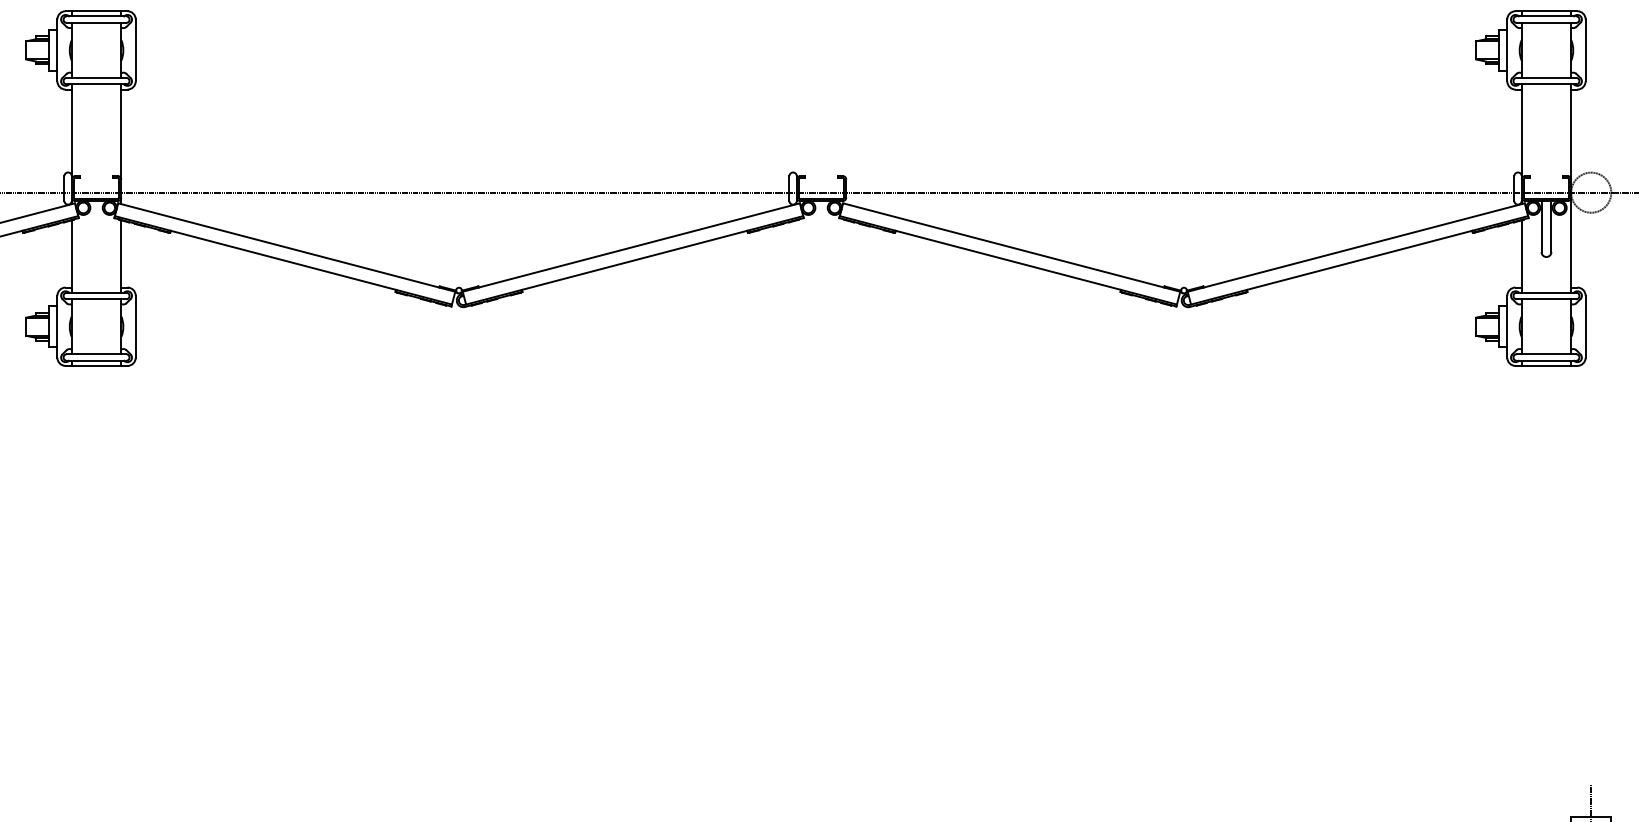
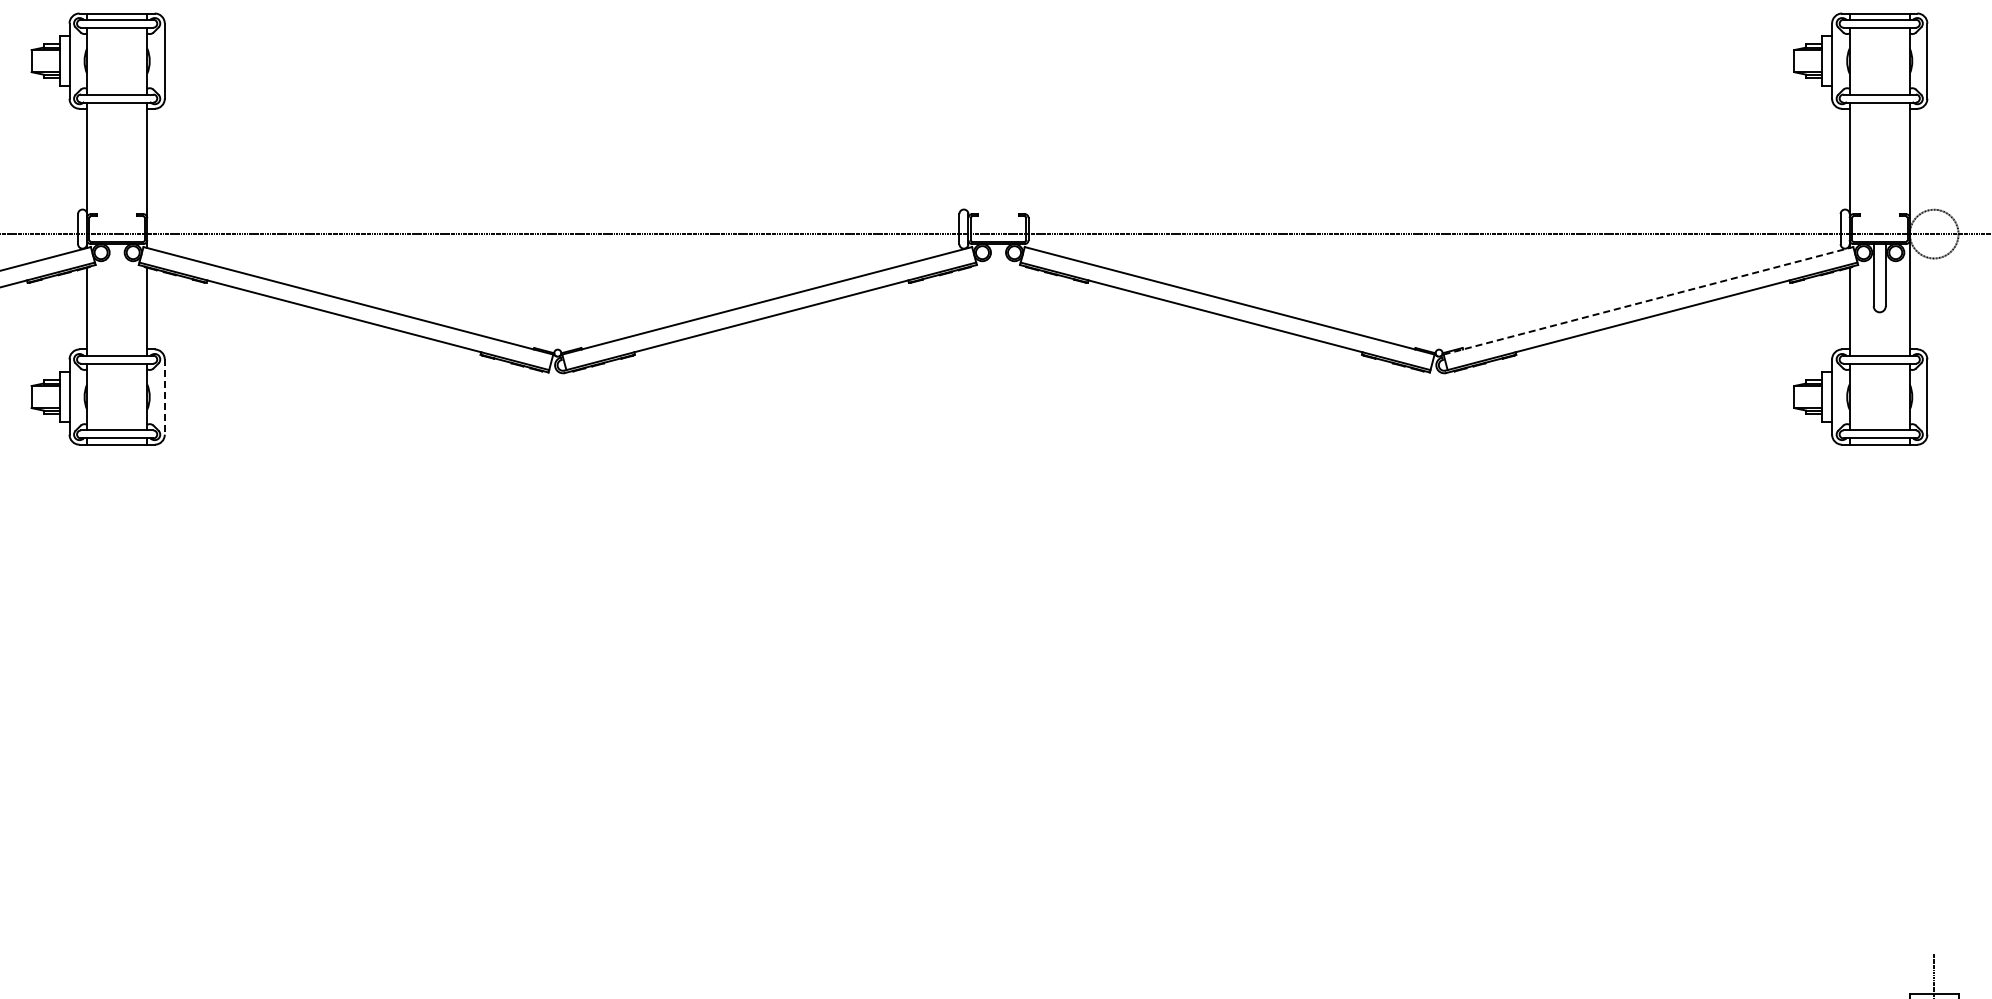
line: (1356, 247) -> (1648, 300), solid -> dashed
line: (135, 327) -> (164, 397), solid -> dashed

